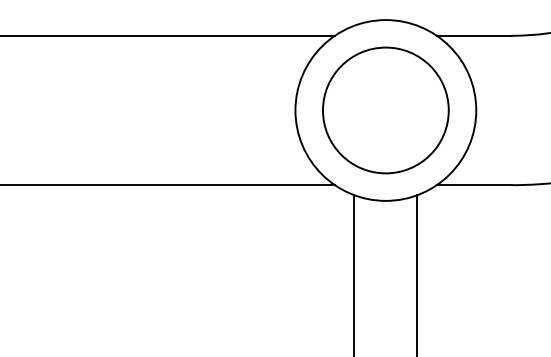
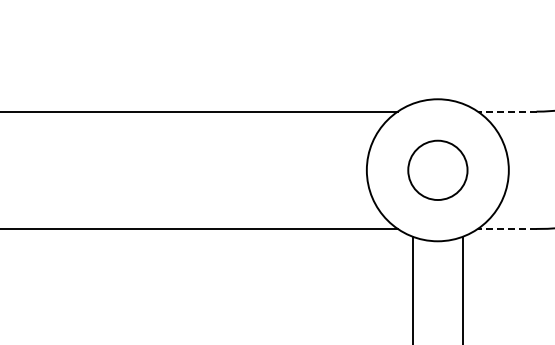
line: (473, 35) -> (506, 111), solid -> dashed
circle: (385, 110) -> (437, 170), size x0.6
line: (473, 184) -> (506, 228), solid -> dashed

